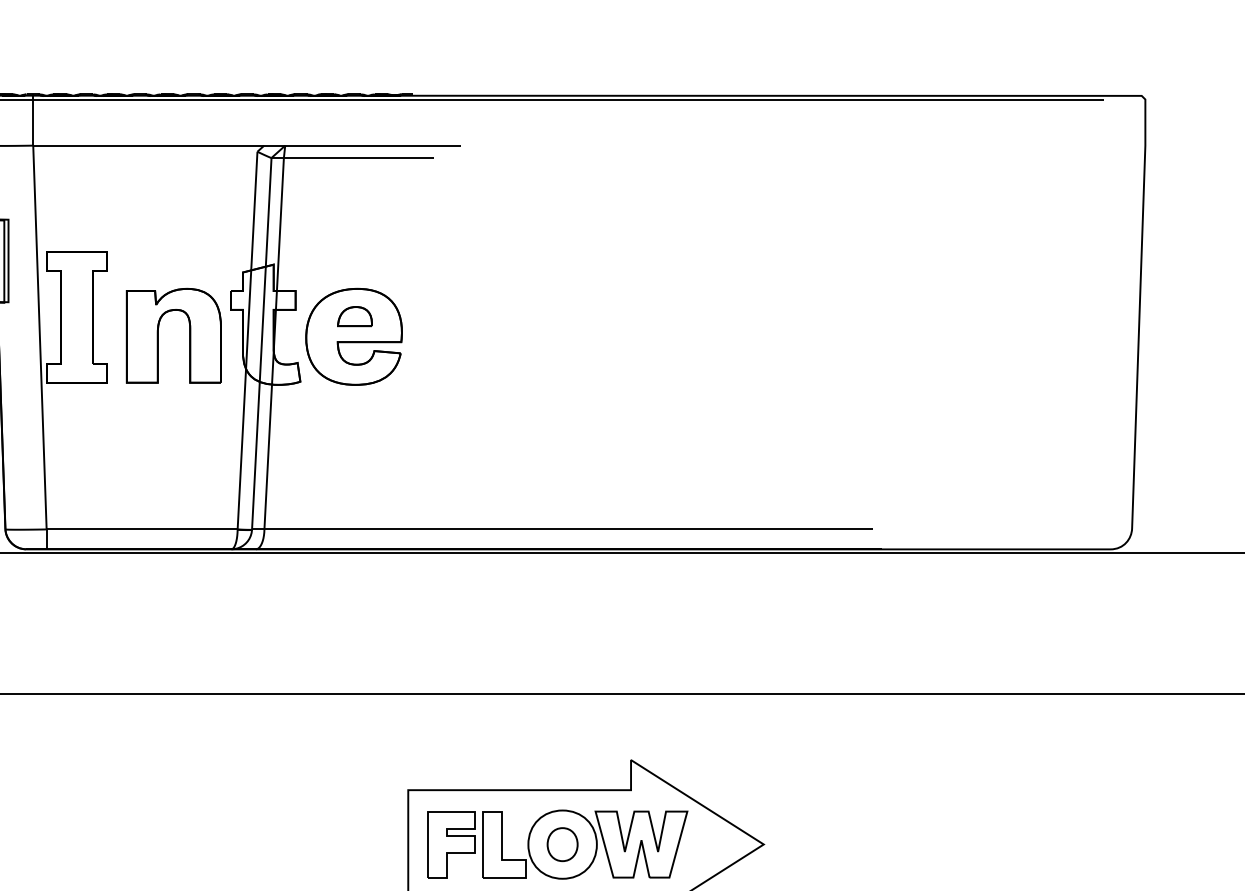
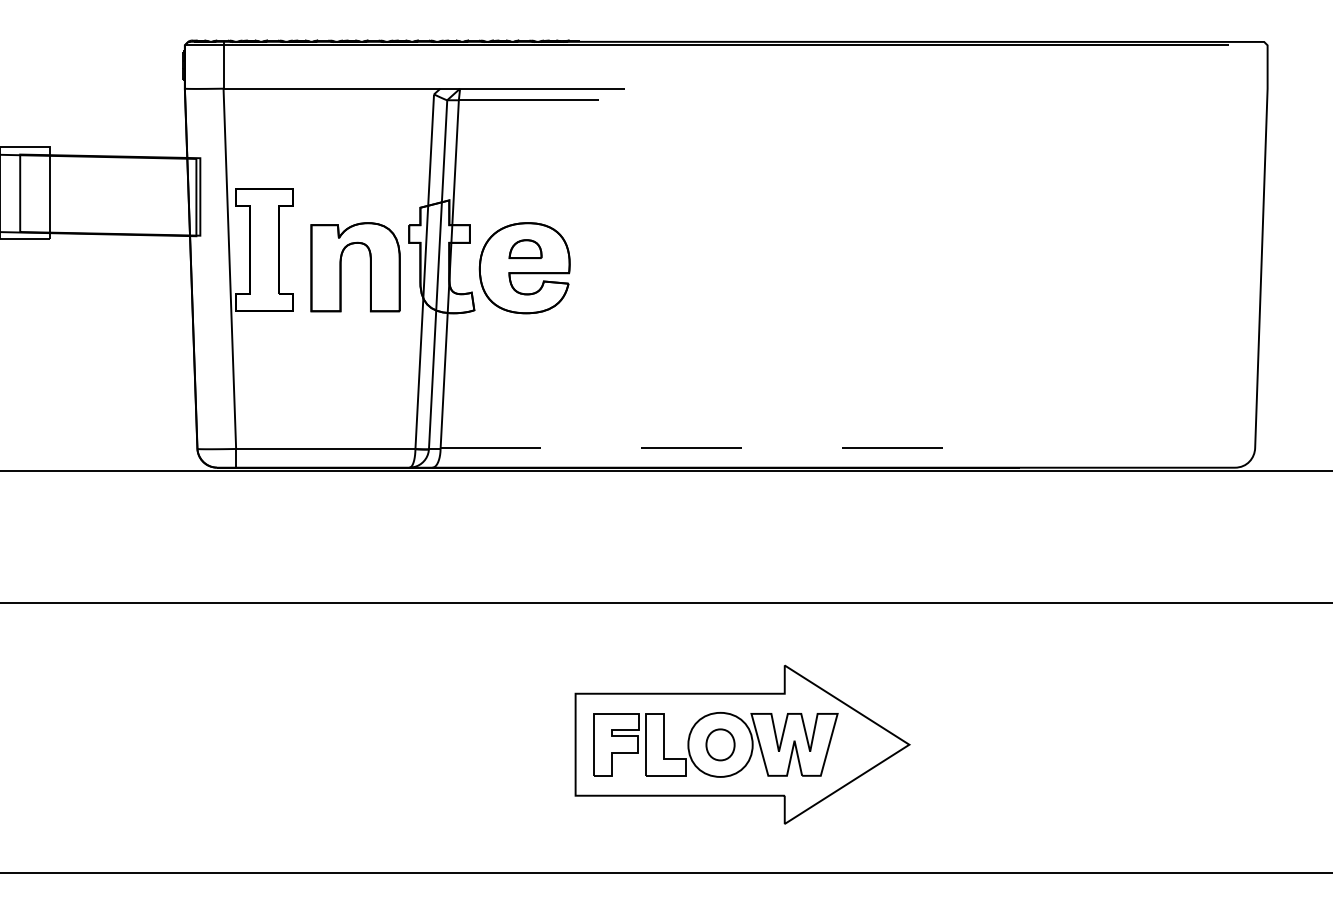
line: (568, 528) -> (726, 448), solid -> dashed

